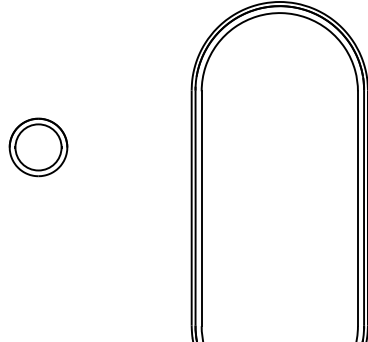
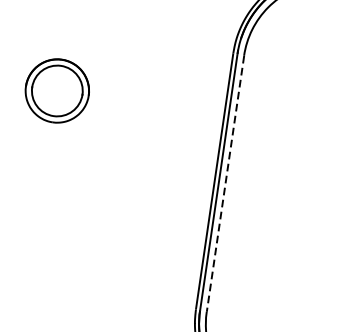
line: (201, 209) -> (225, 184), solid -> dashed

